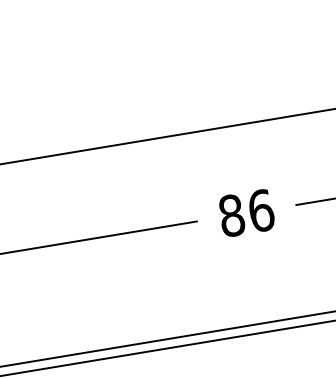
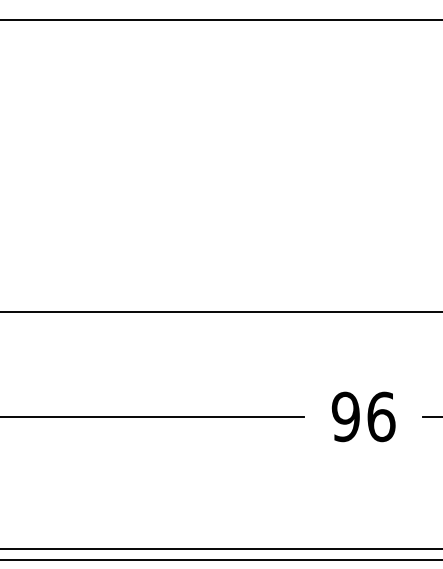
text: (231, 216) -> (345, 417), 86 -> 96

